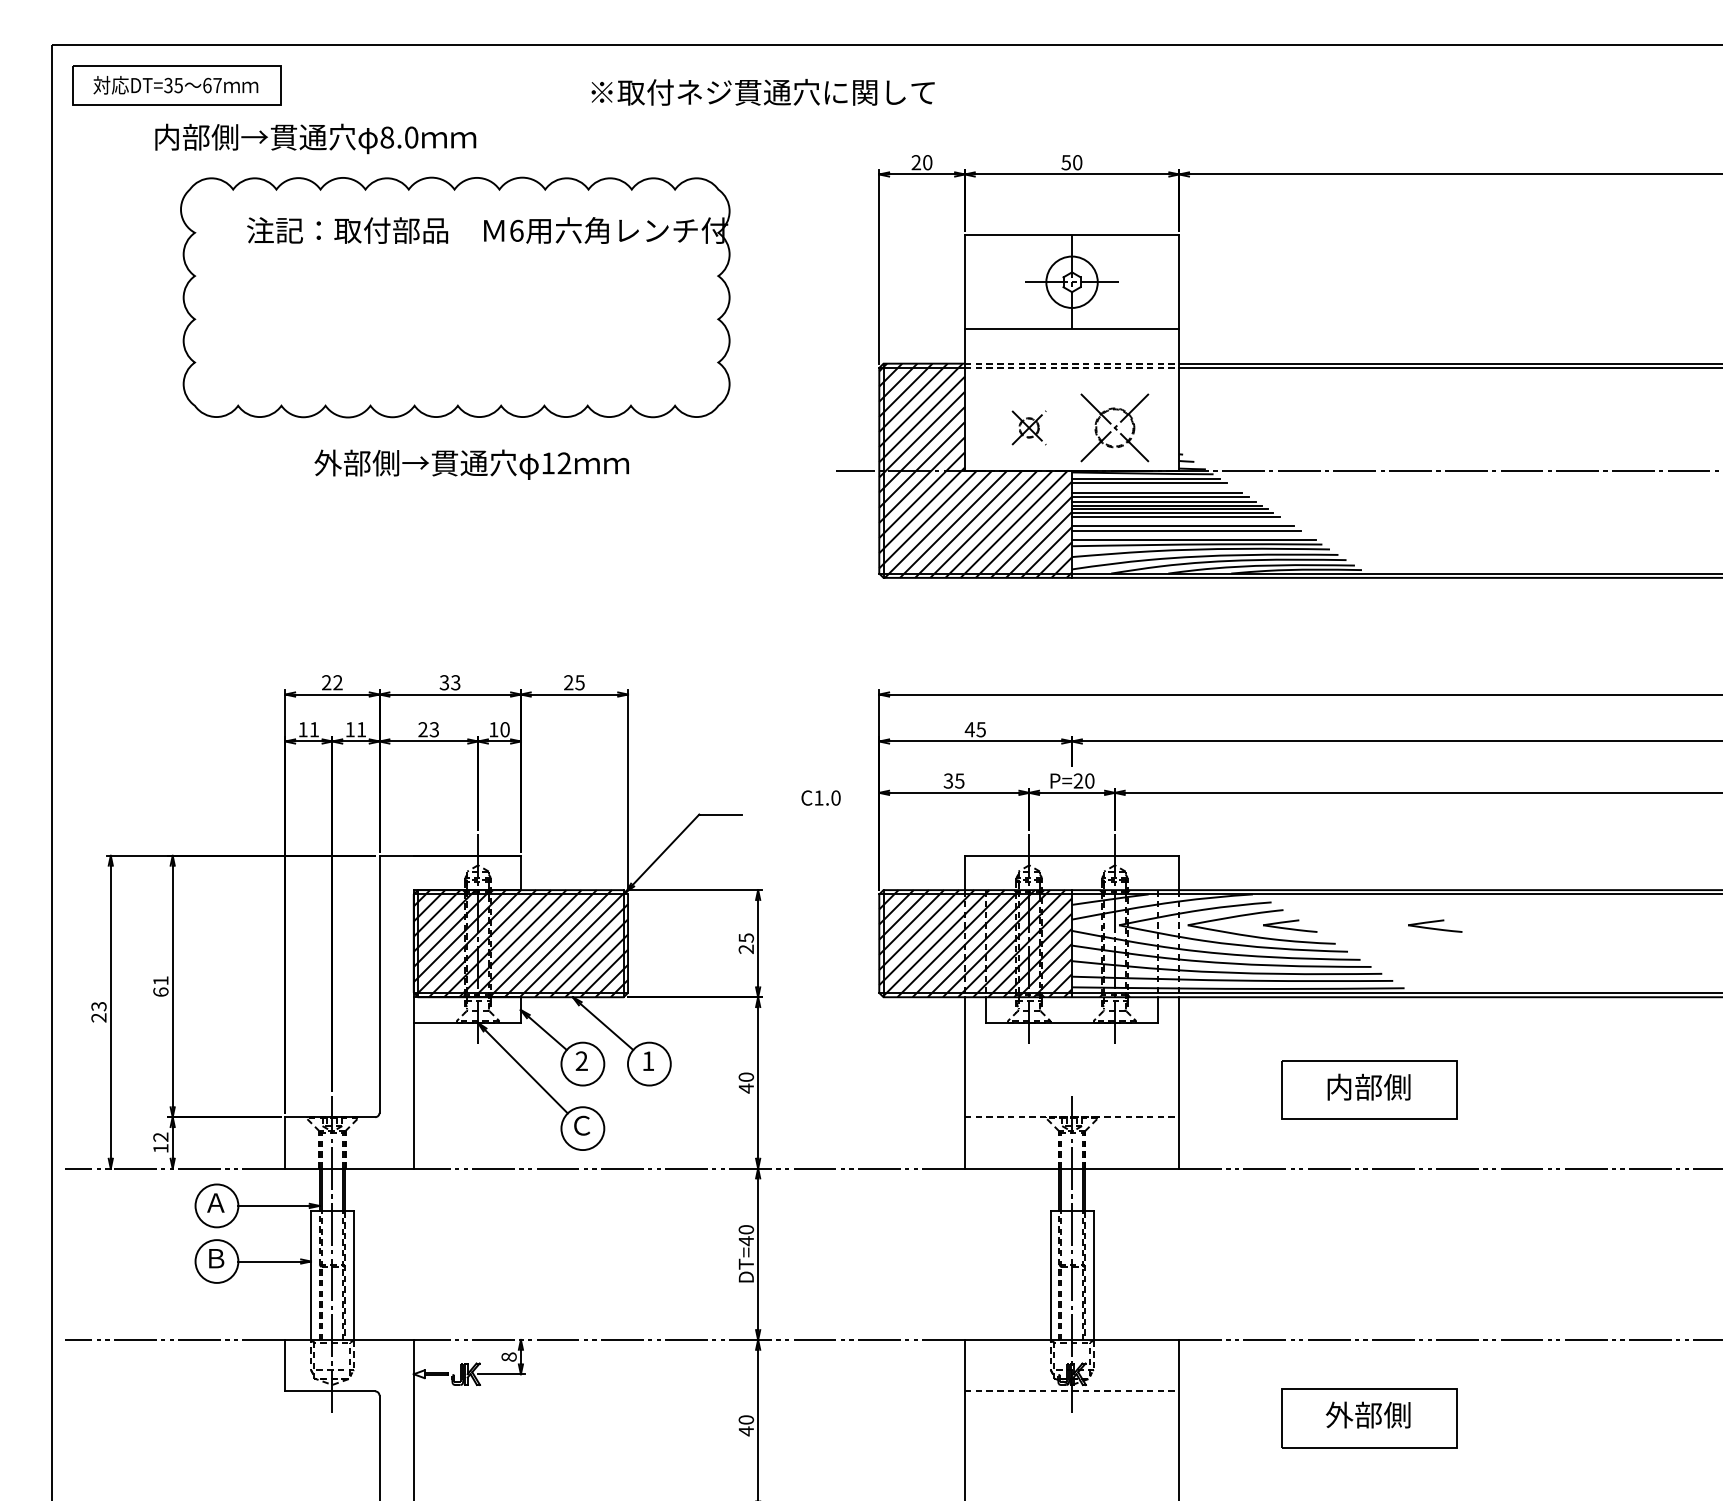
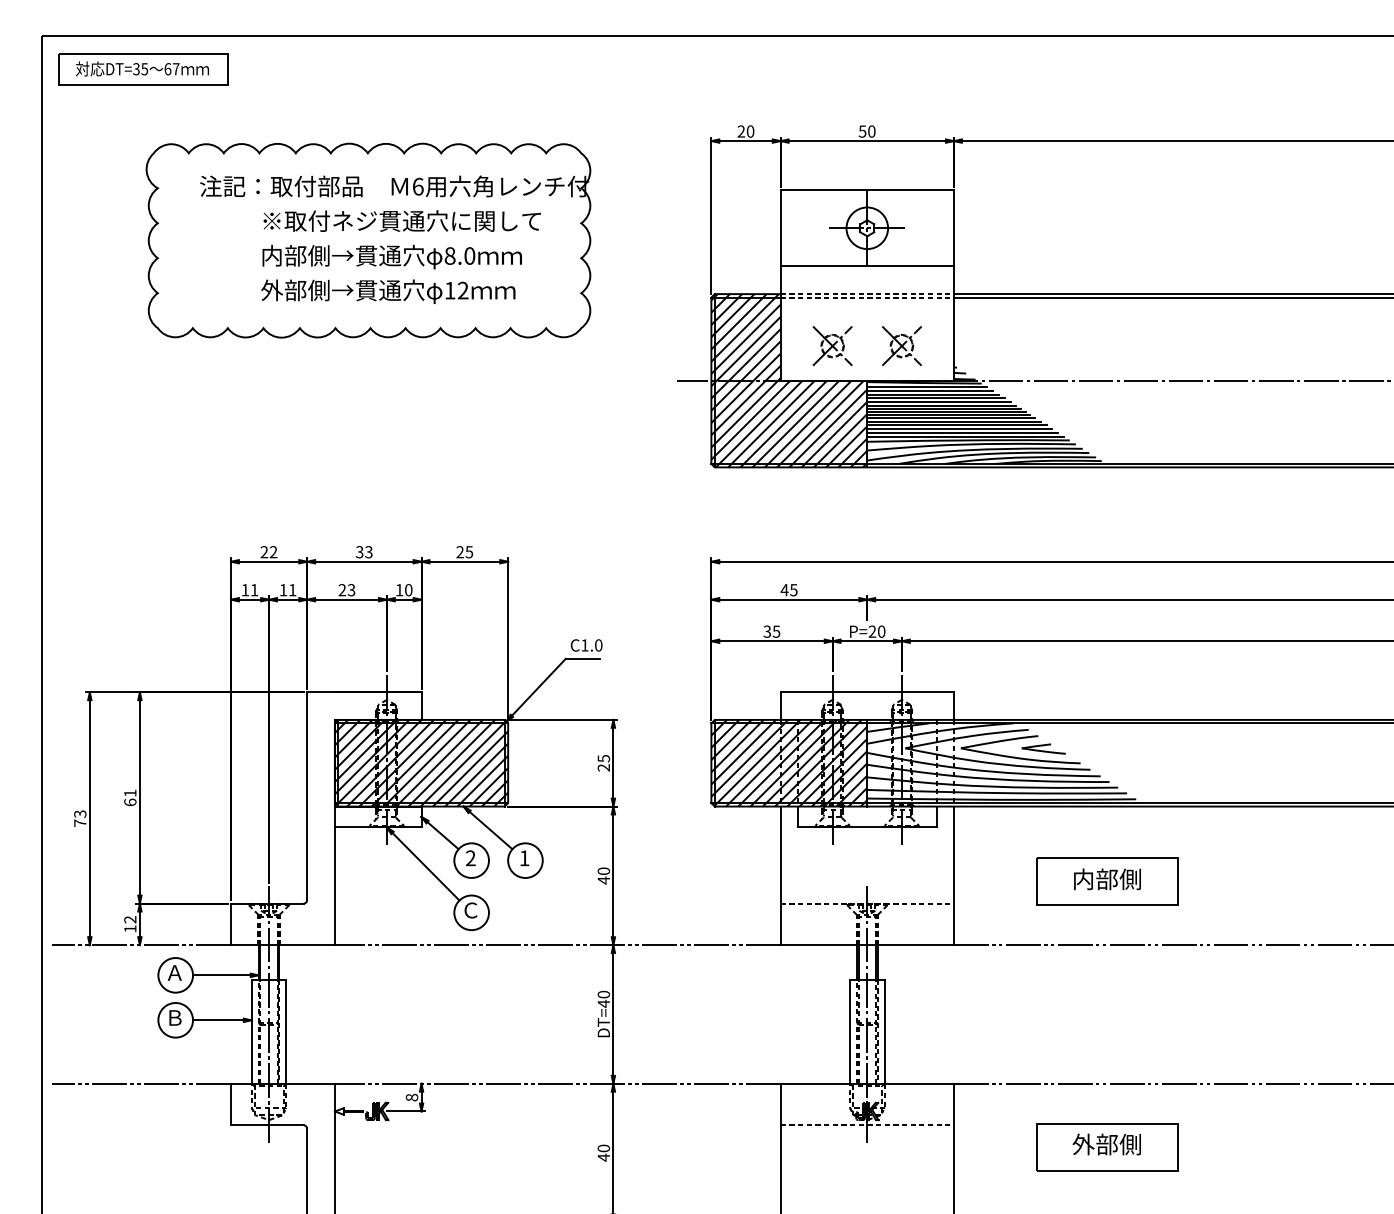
text: (762, 92) -> (401, 221), moved
text: (315, 138) -> (392, 256), moved
part: (1028, 427) -> (832, 345), size x1.43
part: (1114, 427) -> (901, 345), size x0.71
text: (471, 464) -> (388, 291), moved
line: (1153, 487) -> (933, 394), added
line: (1179, 521) -> (954, 421), added
line: (1190, 535) -> (963, 433), added
text: (820, 797) -> (586, 645), moved
part: (1435, 925) -> (1161, 748), removed
text: (98, 1017) -> (79, 822), 23 -> 73

